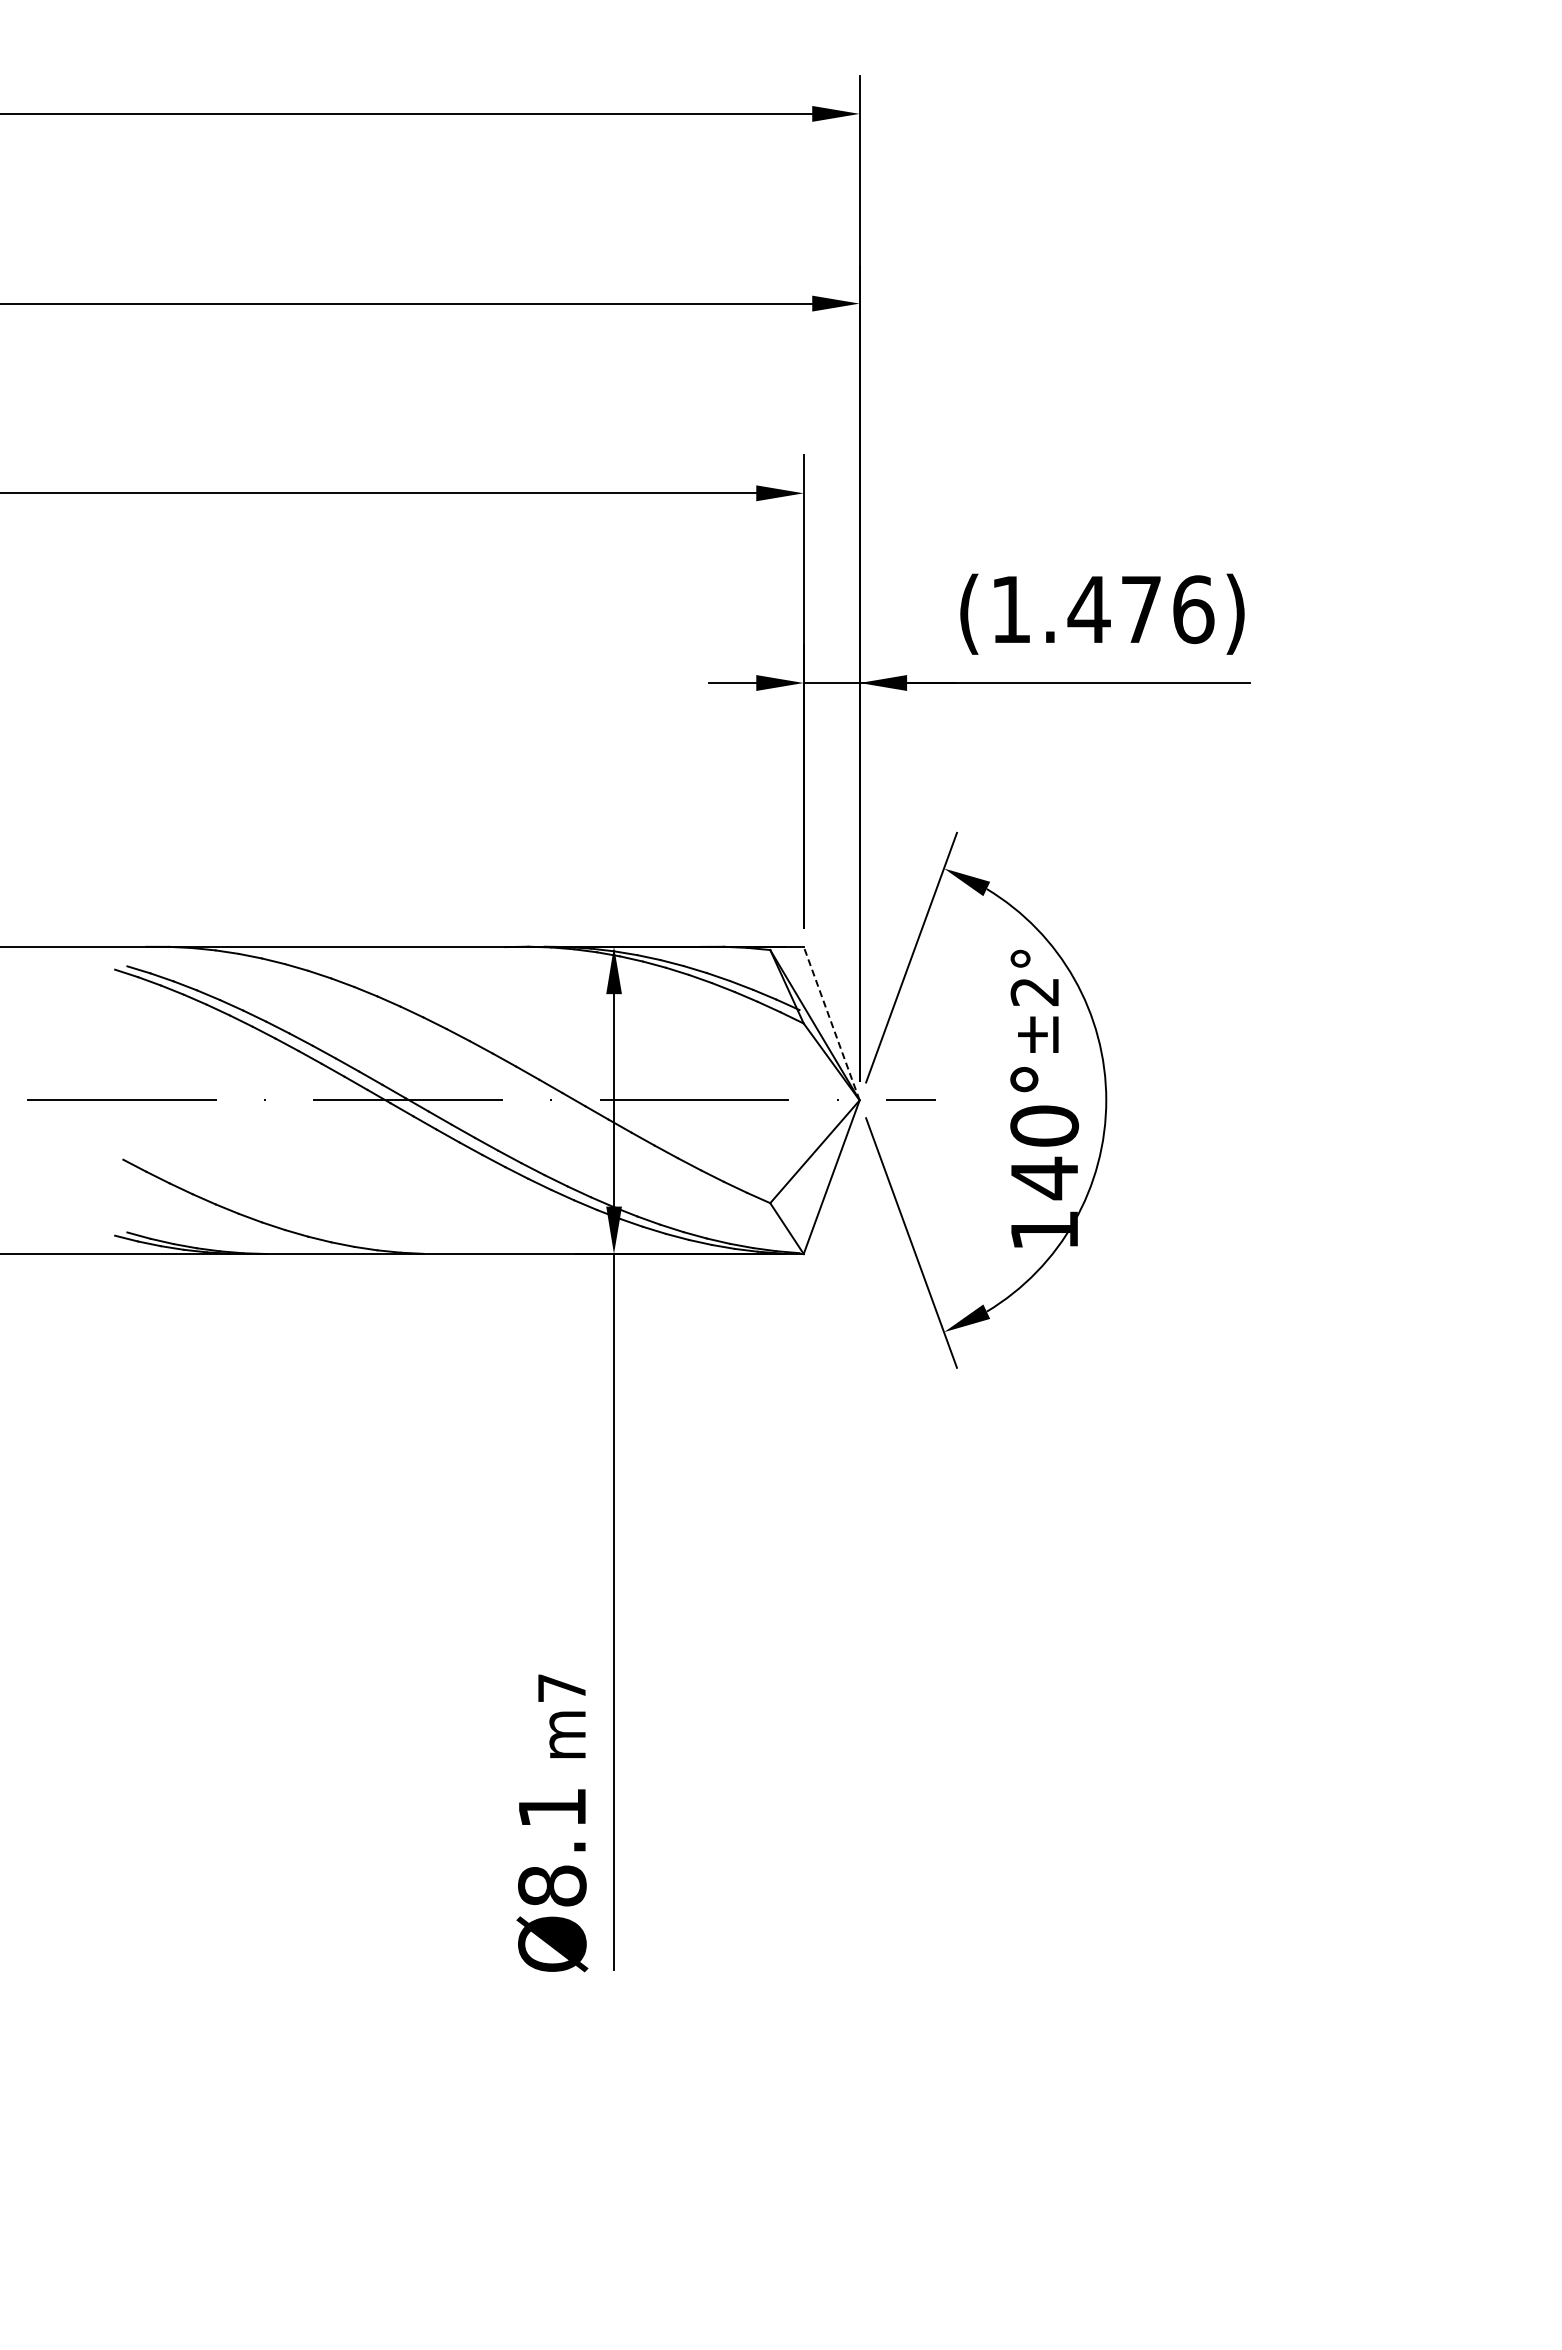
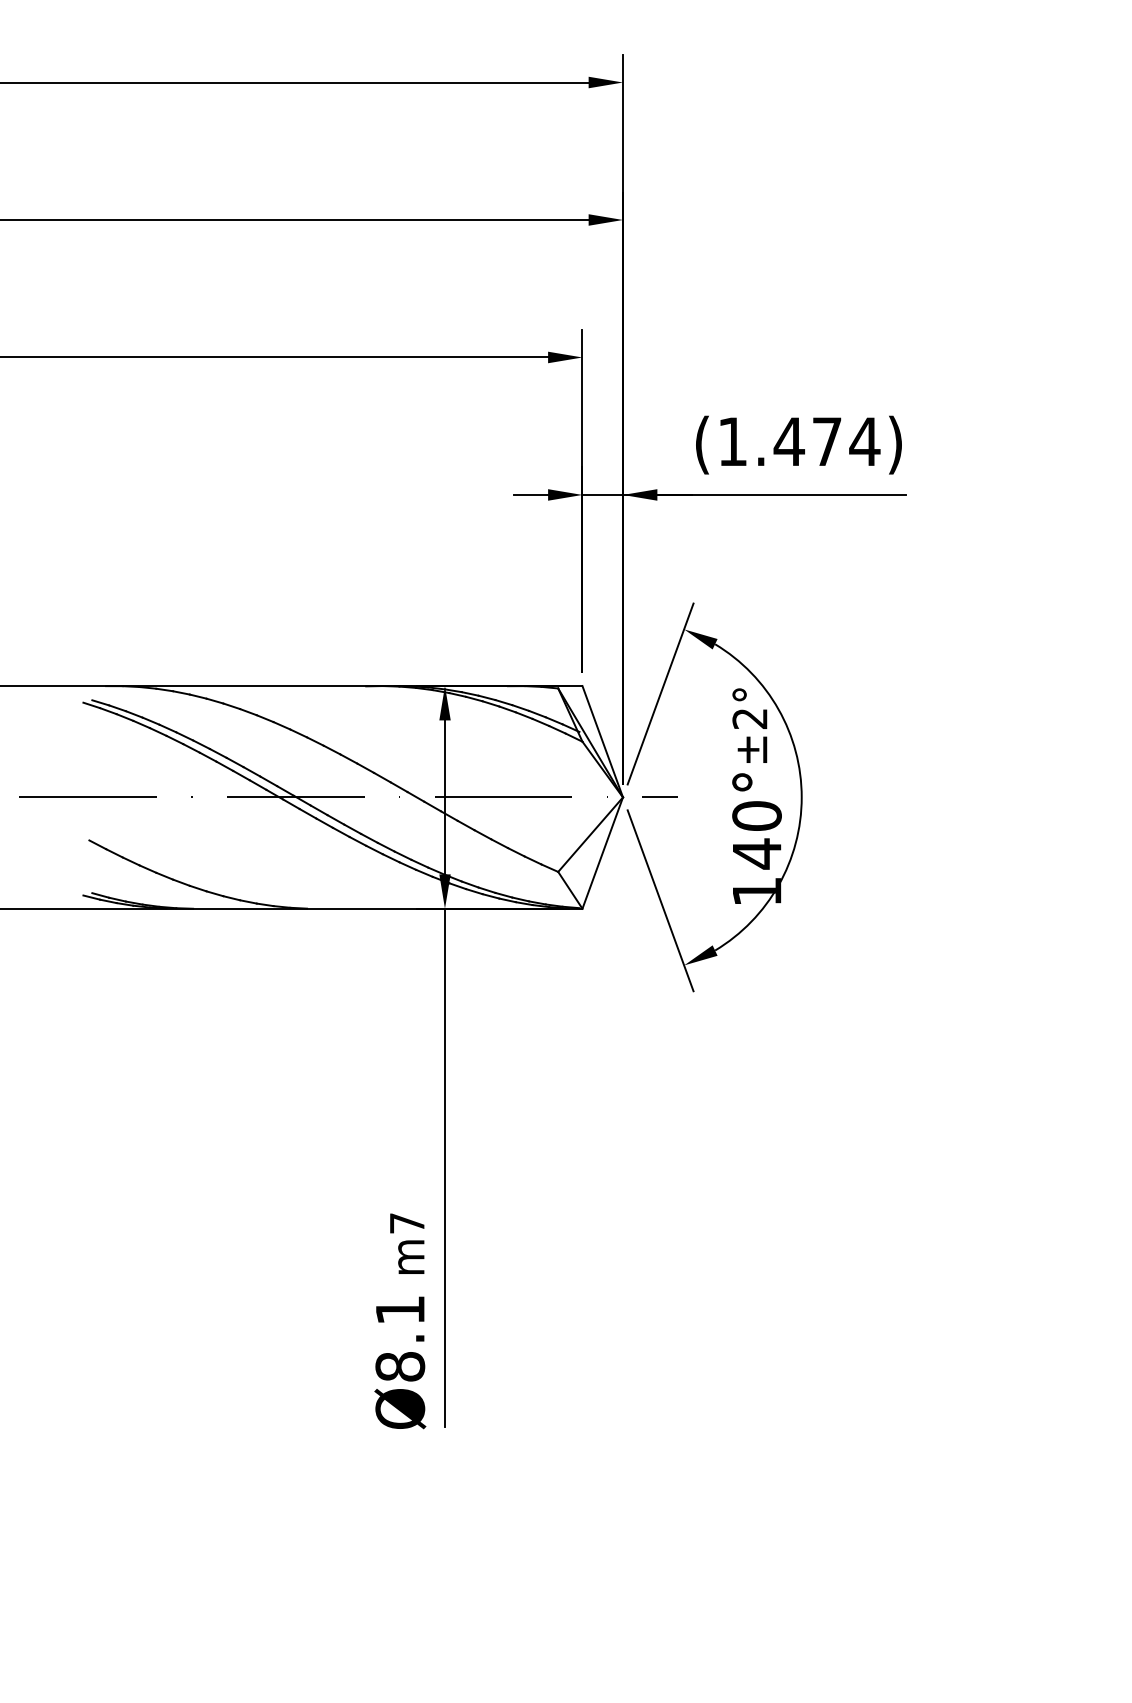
text: (1193, 609) -> (864, 441), (1.476) -> (1.474)
line: (831, 1023) -> (602, 741), dashed -> solid

